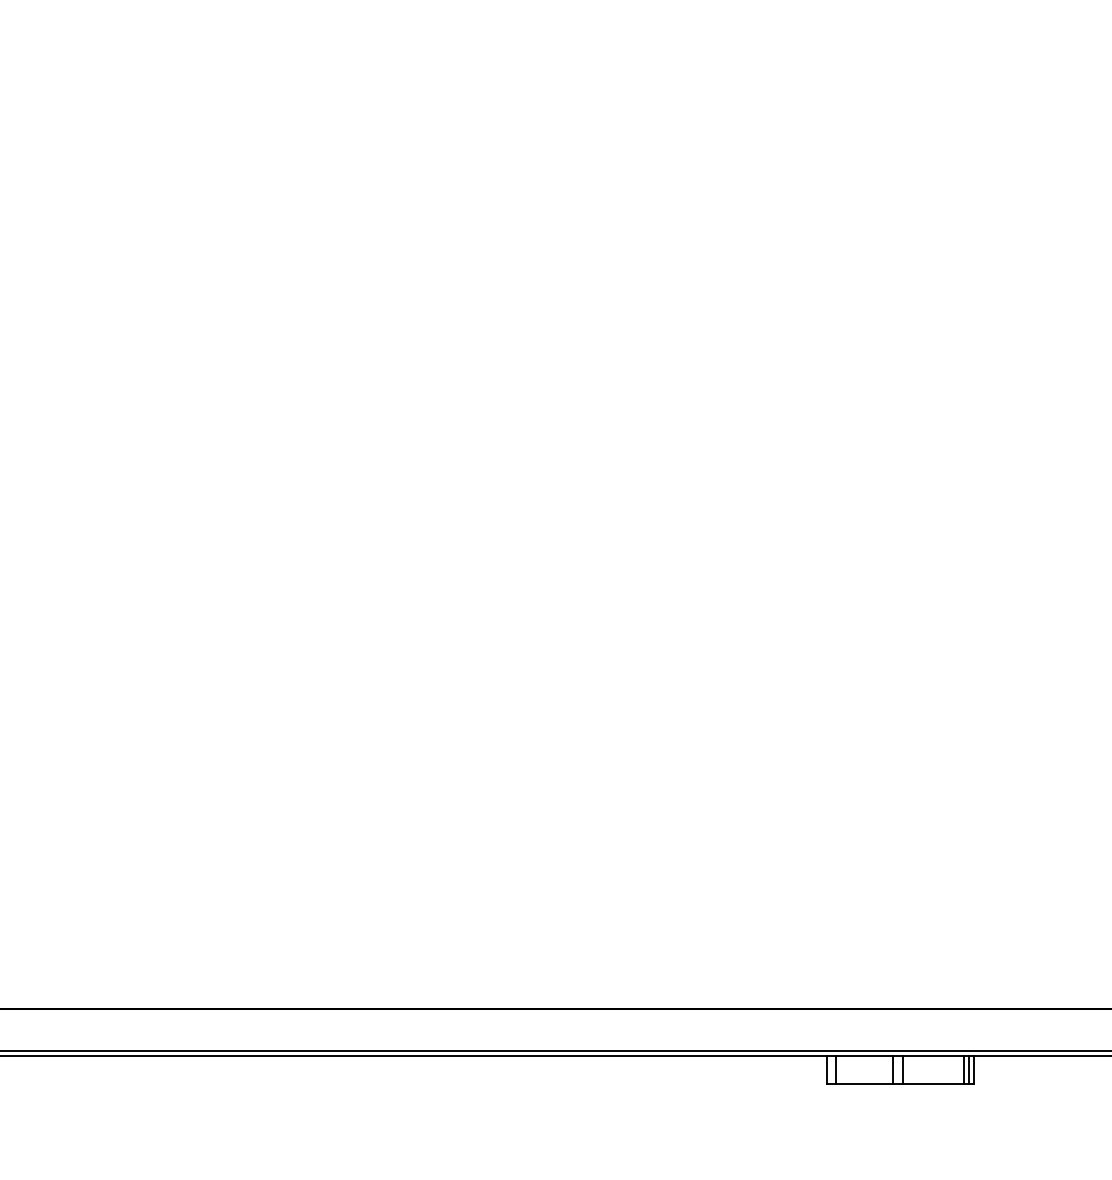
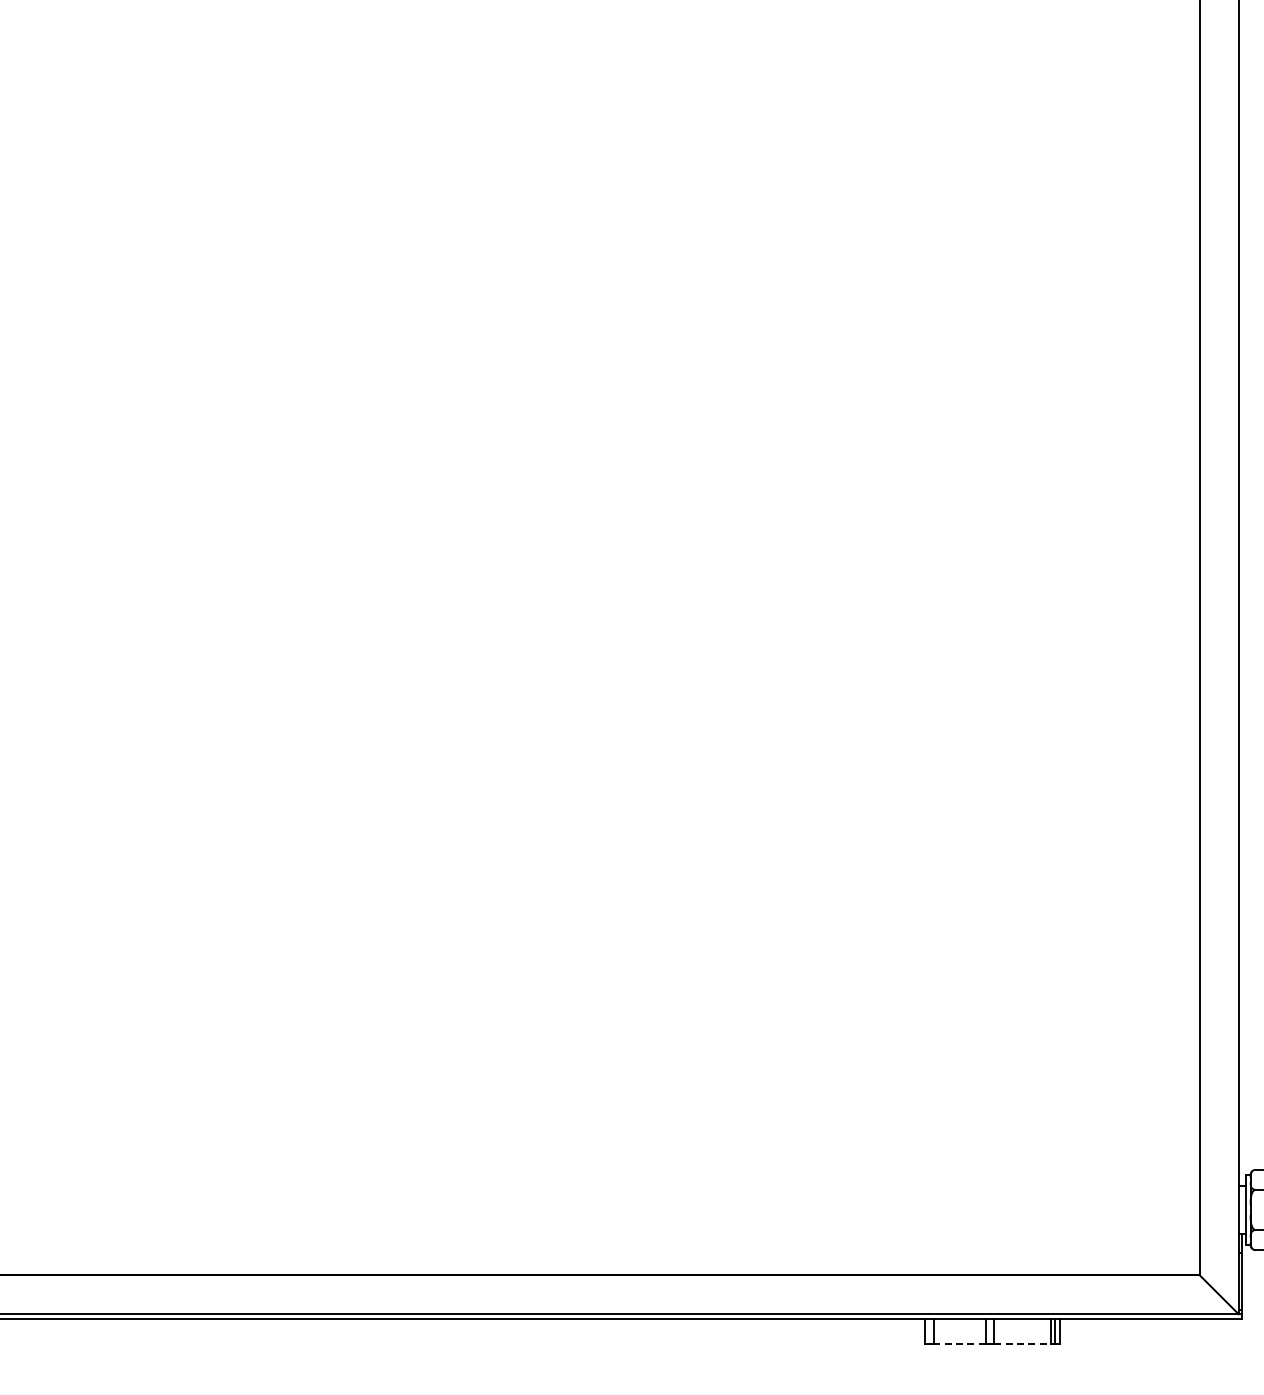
line: (864, 1084) -> (959, 1344), solid -> dashed
line: (934, 1084) -> (1023, 1344), solid -> dashed

